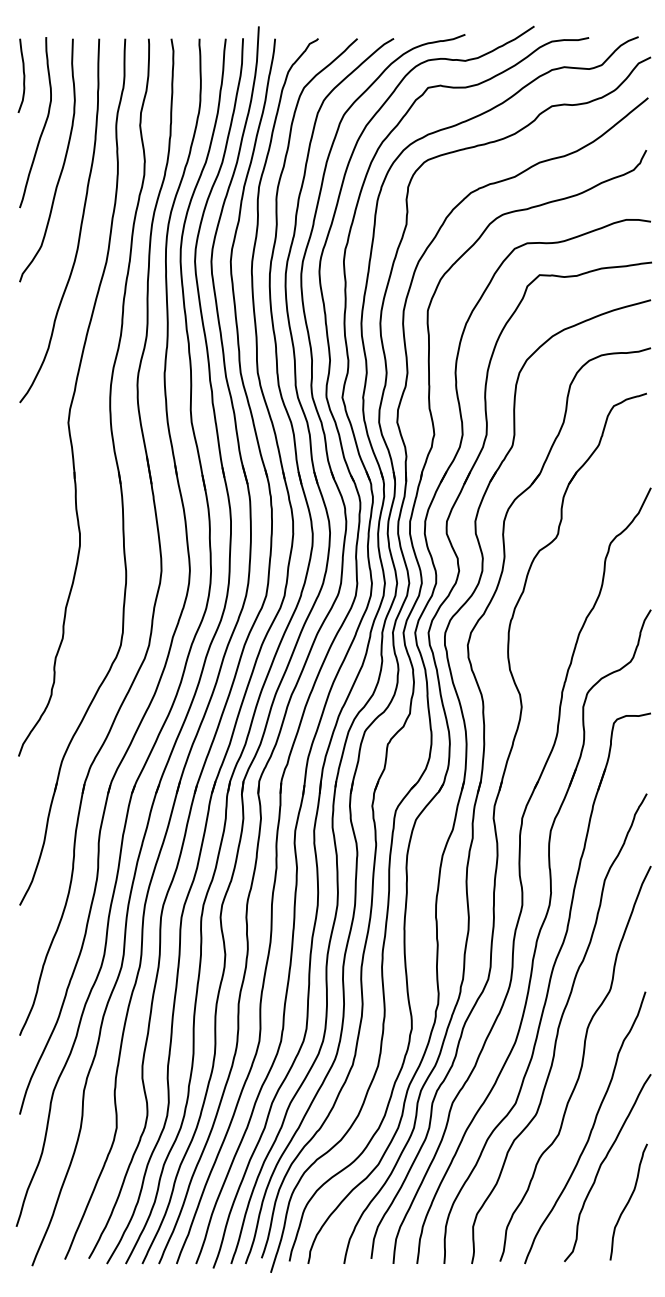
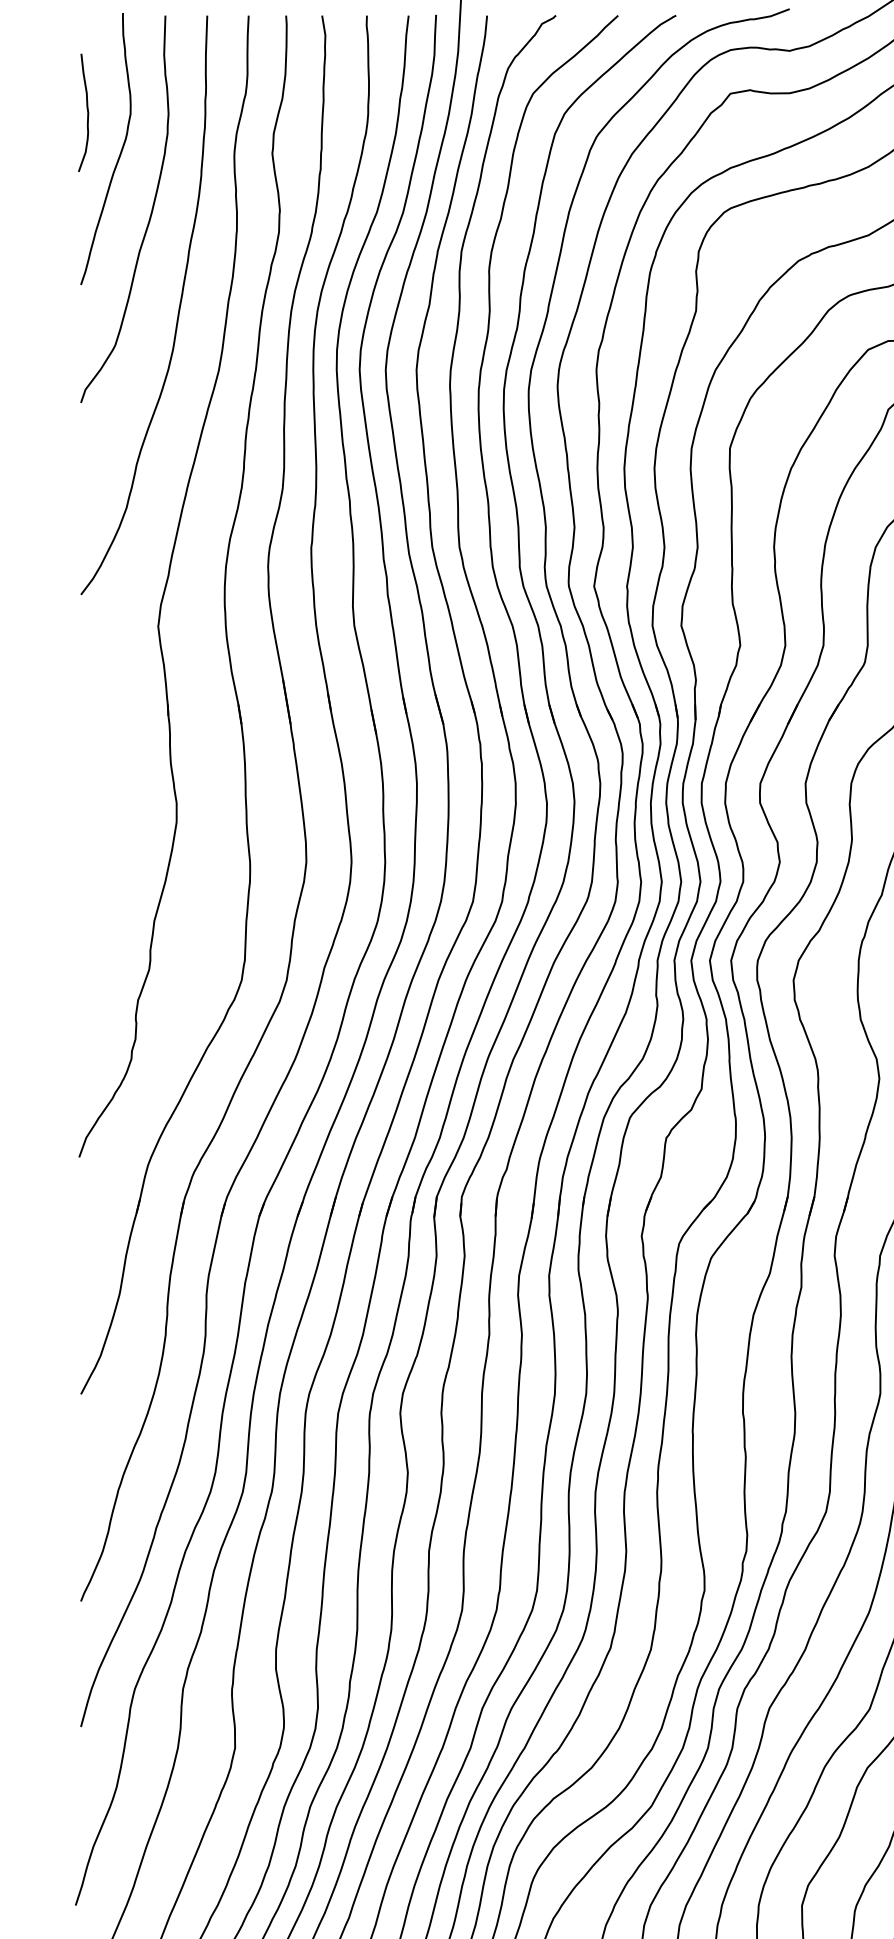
curve: (23, 75) -> (86, 112), moved

